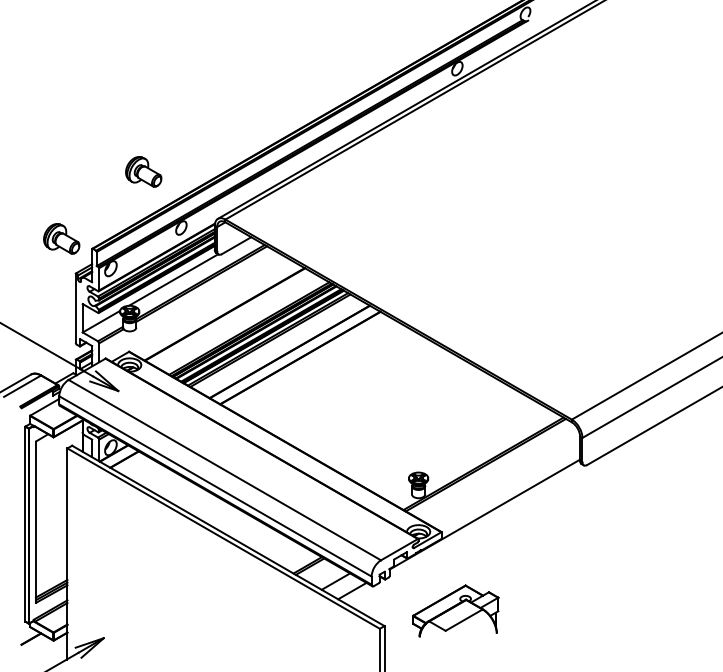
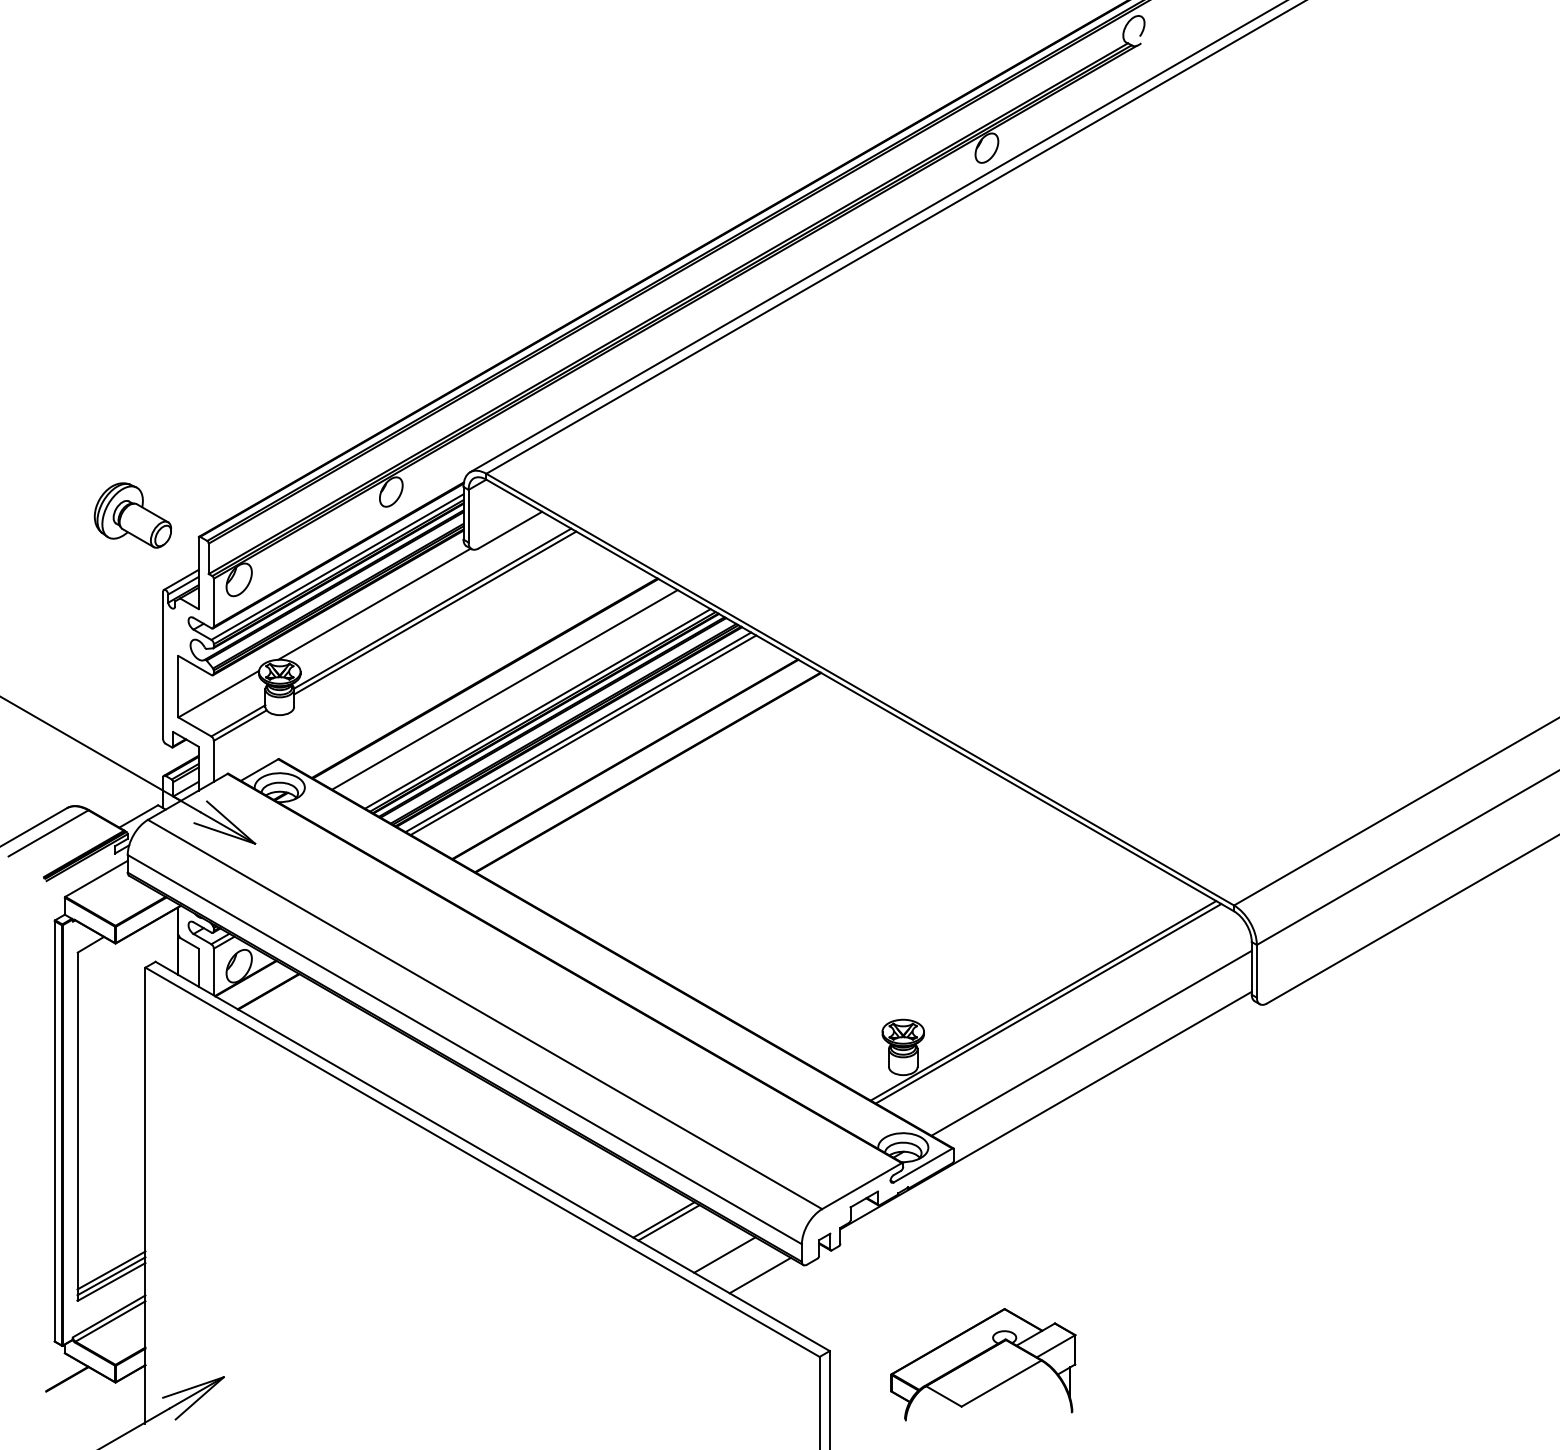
part: (143, 171) -> (309, 369), removed
line: (233, 319) -> (503, 689), added
line: (505, 483) -> (1090, 1043), added
part: (455, 610) -> (982, 1362), moved

